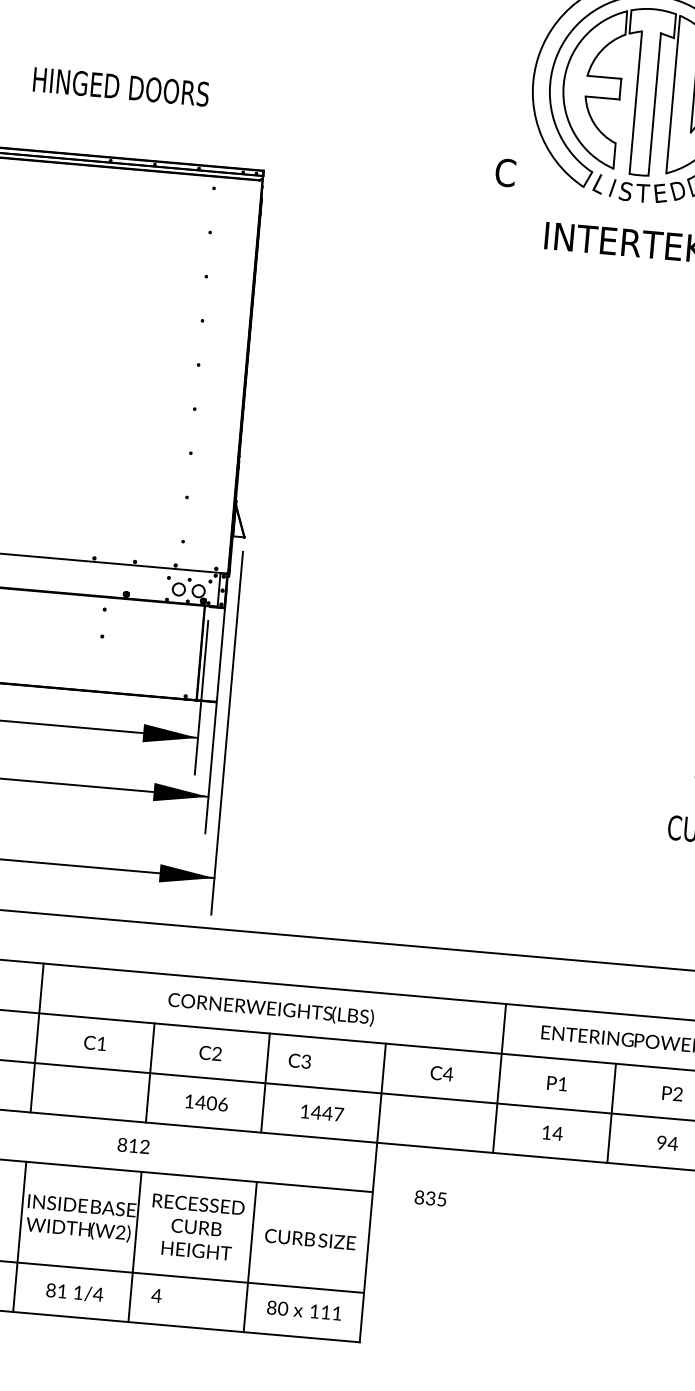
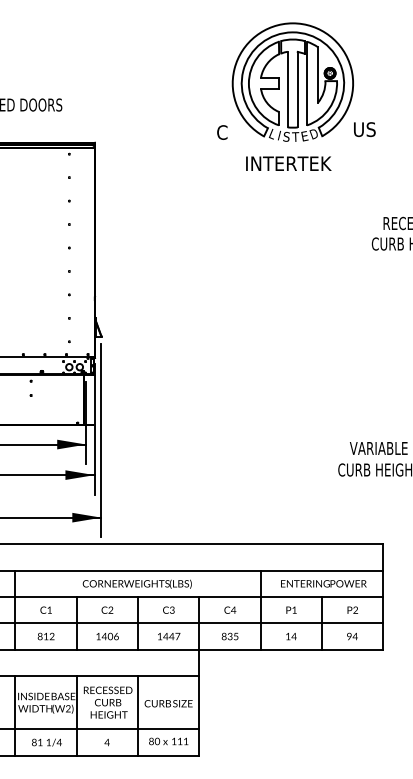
text: (299, 1059) -> (168, 609), moved
text: (132, 1145) -> (45, 636), moved
text: (429, 1198) -> (229, 636), moved
text: (155, 1295) -> (106, 742), moved

